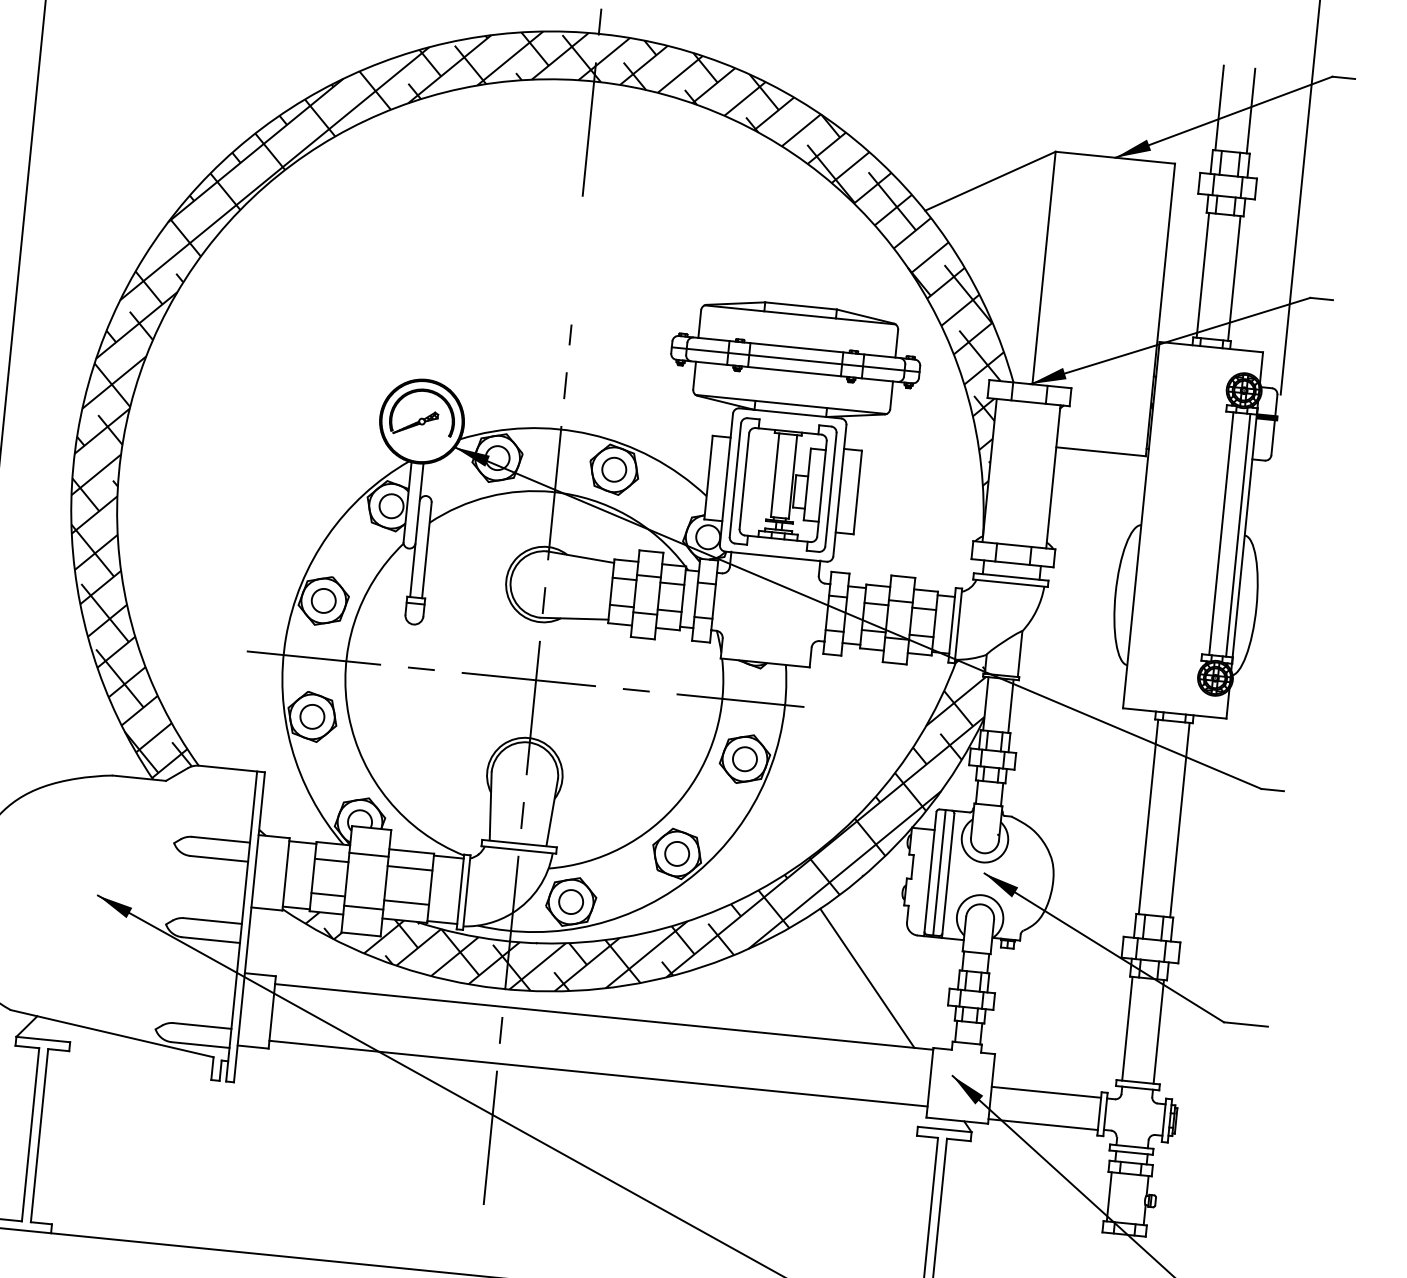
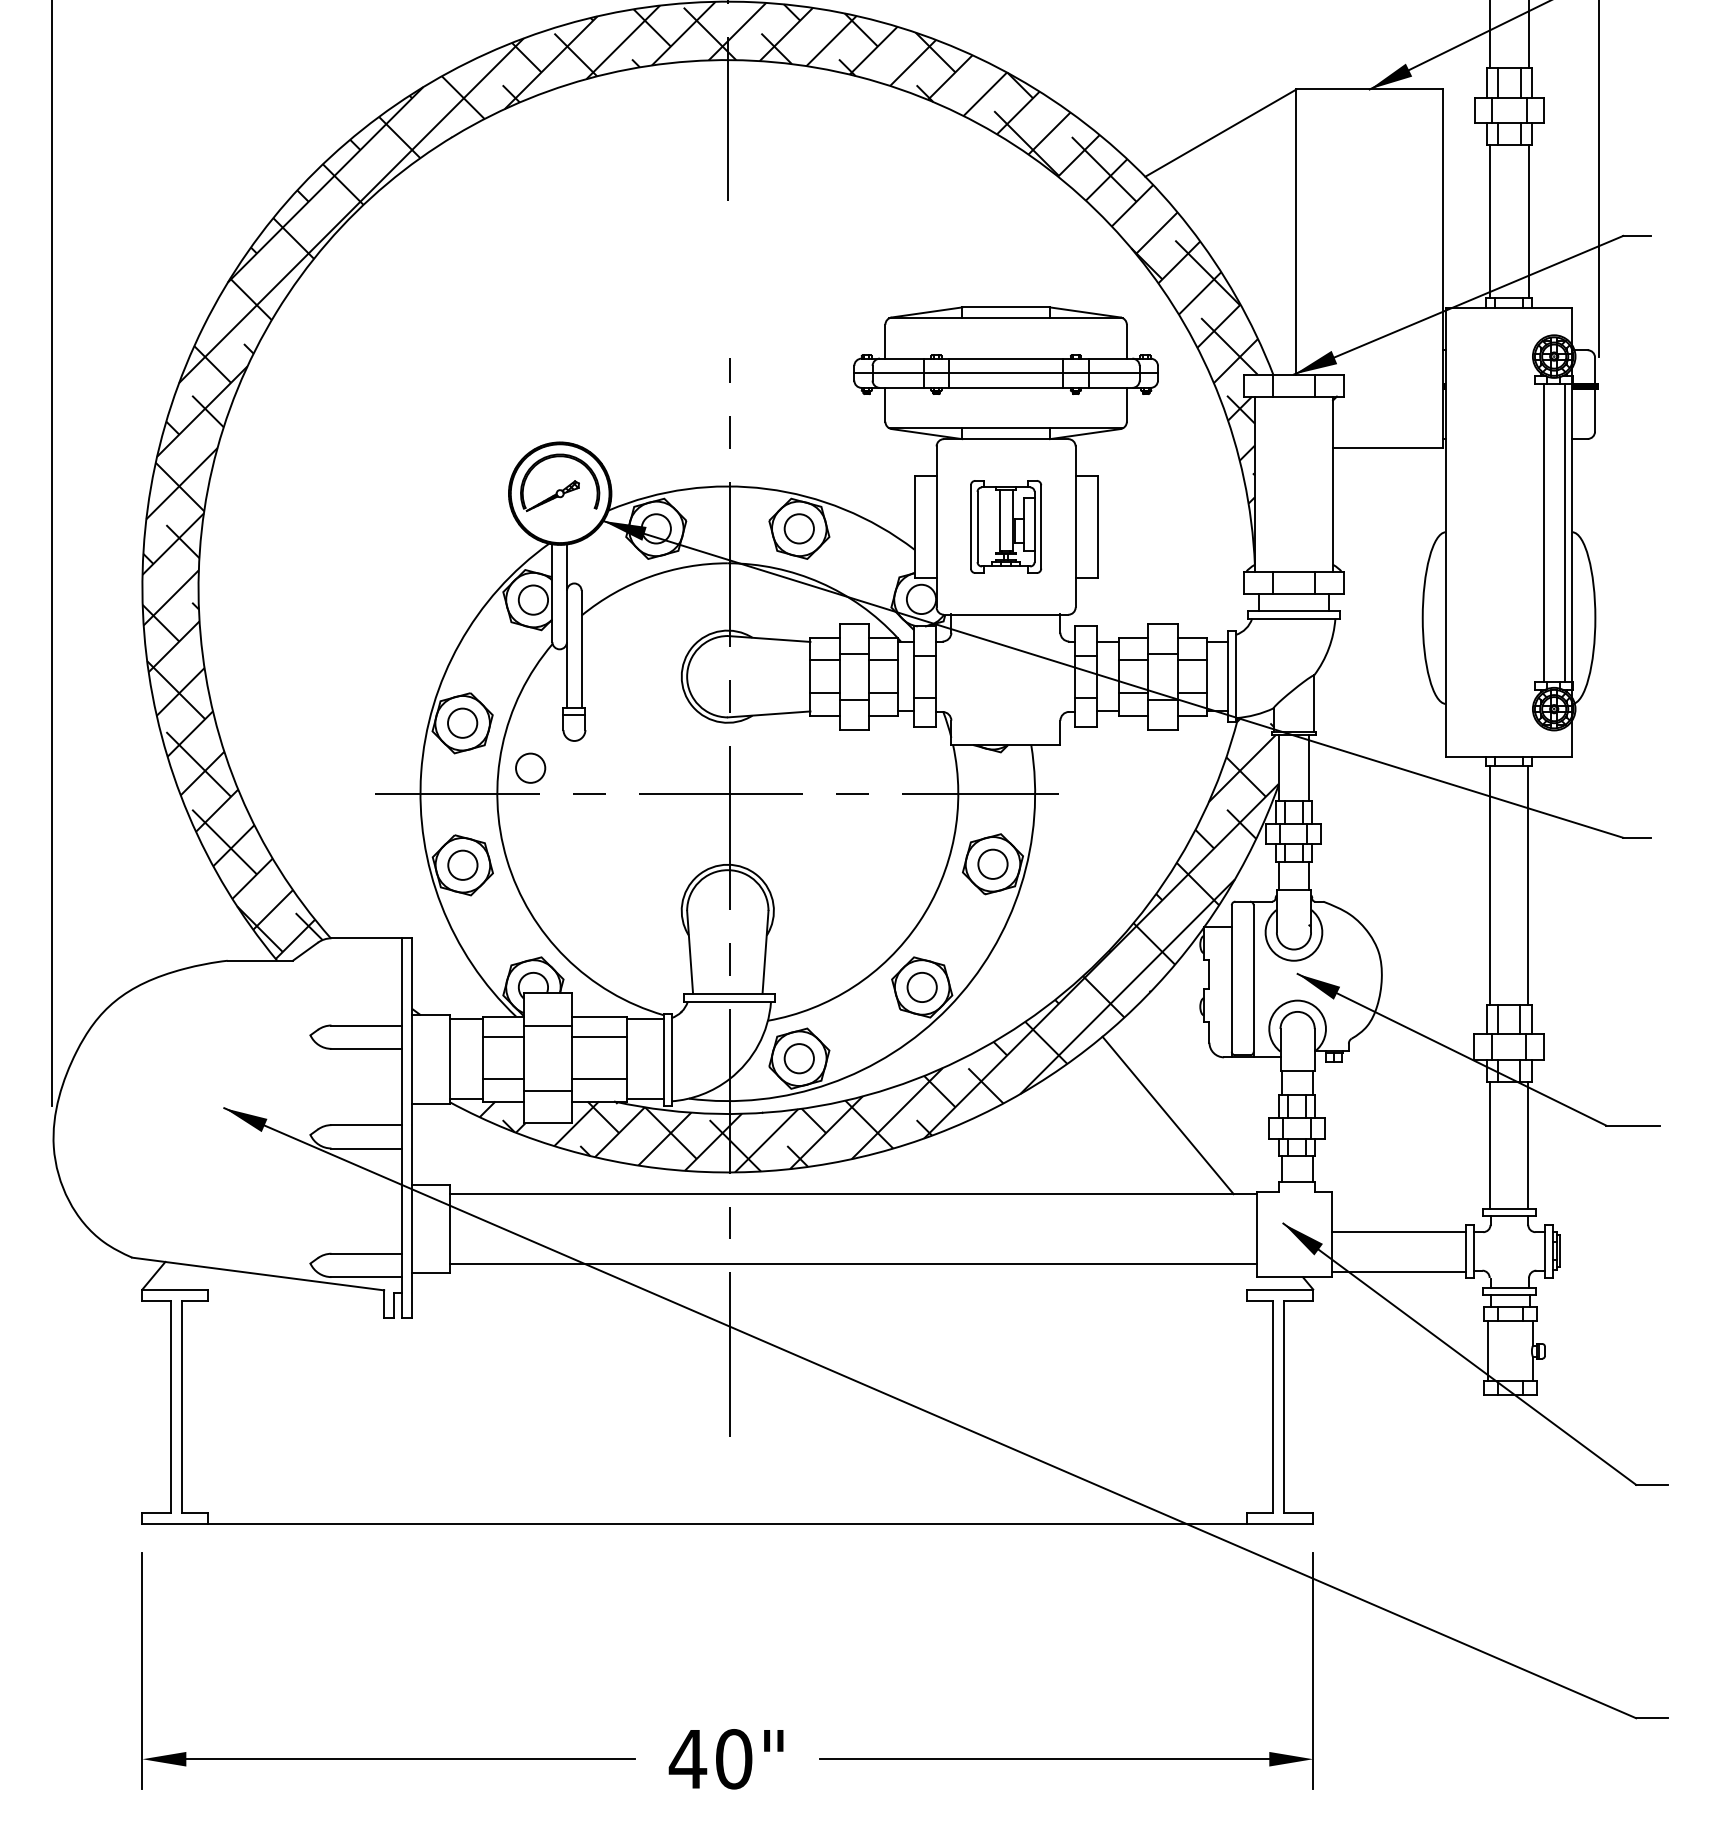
part: (782, 484) -> (1005, 526), size x0.6
circle: (375, 642) -> (530, 767), added
line: (939, 872) -> (1242, 978), removed

